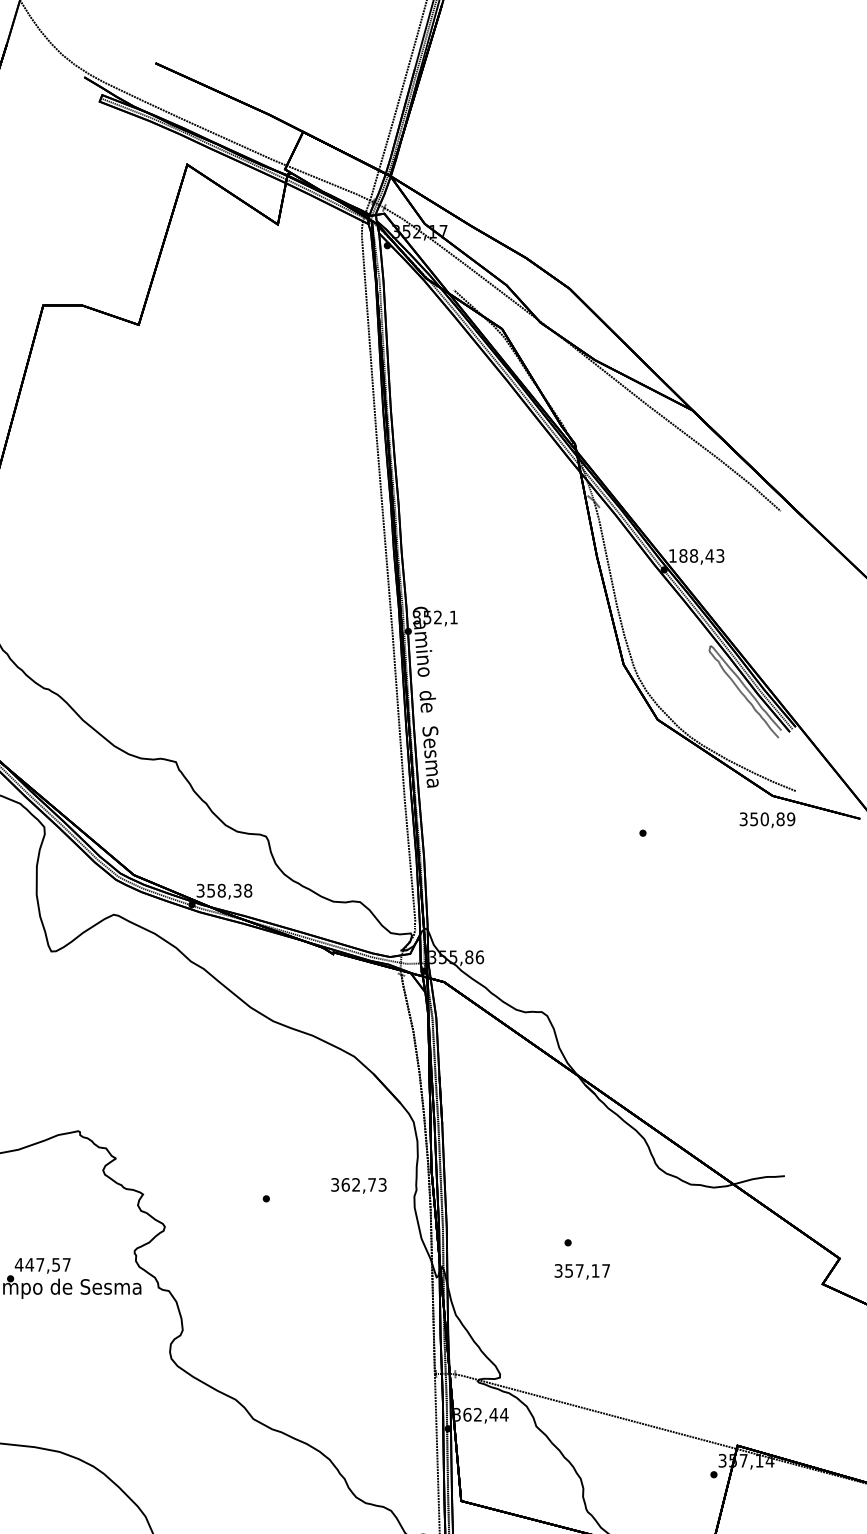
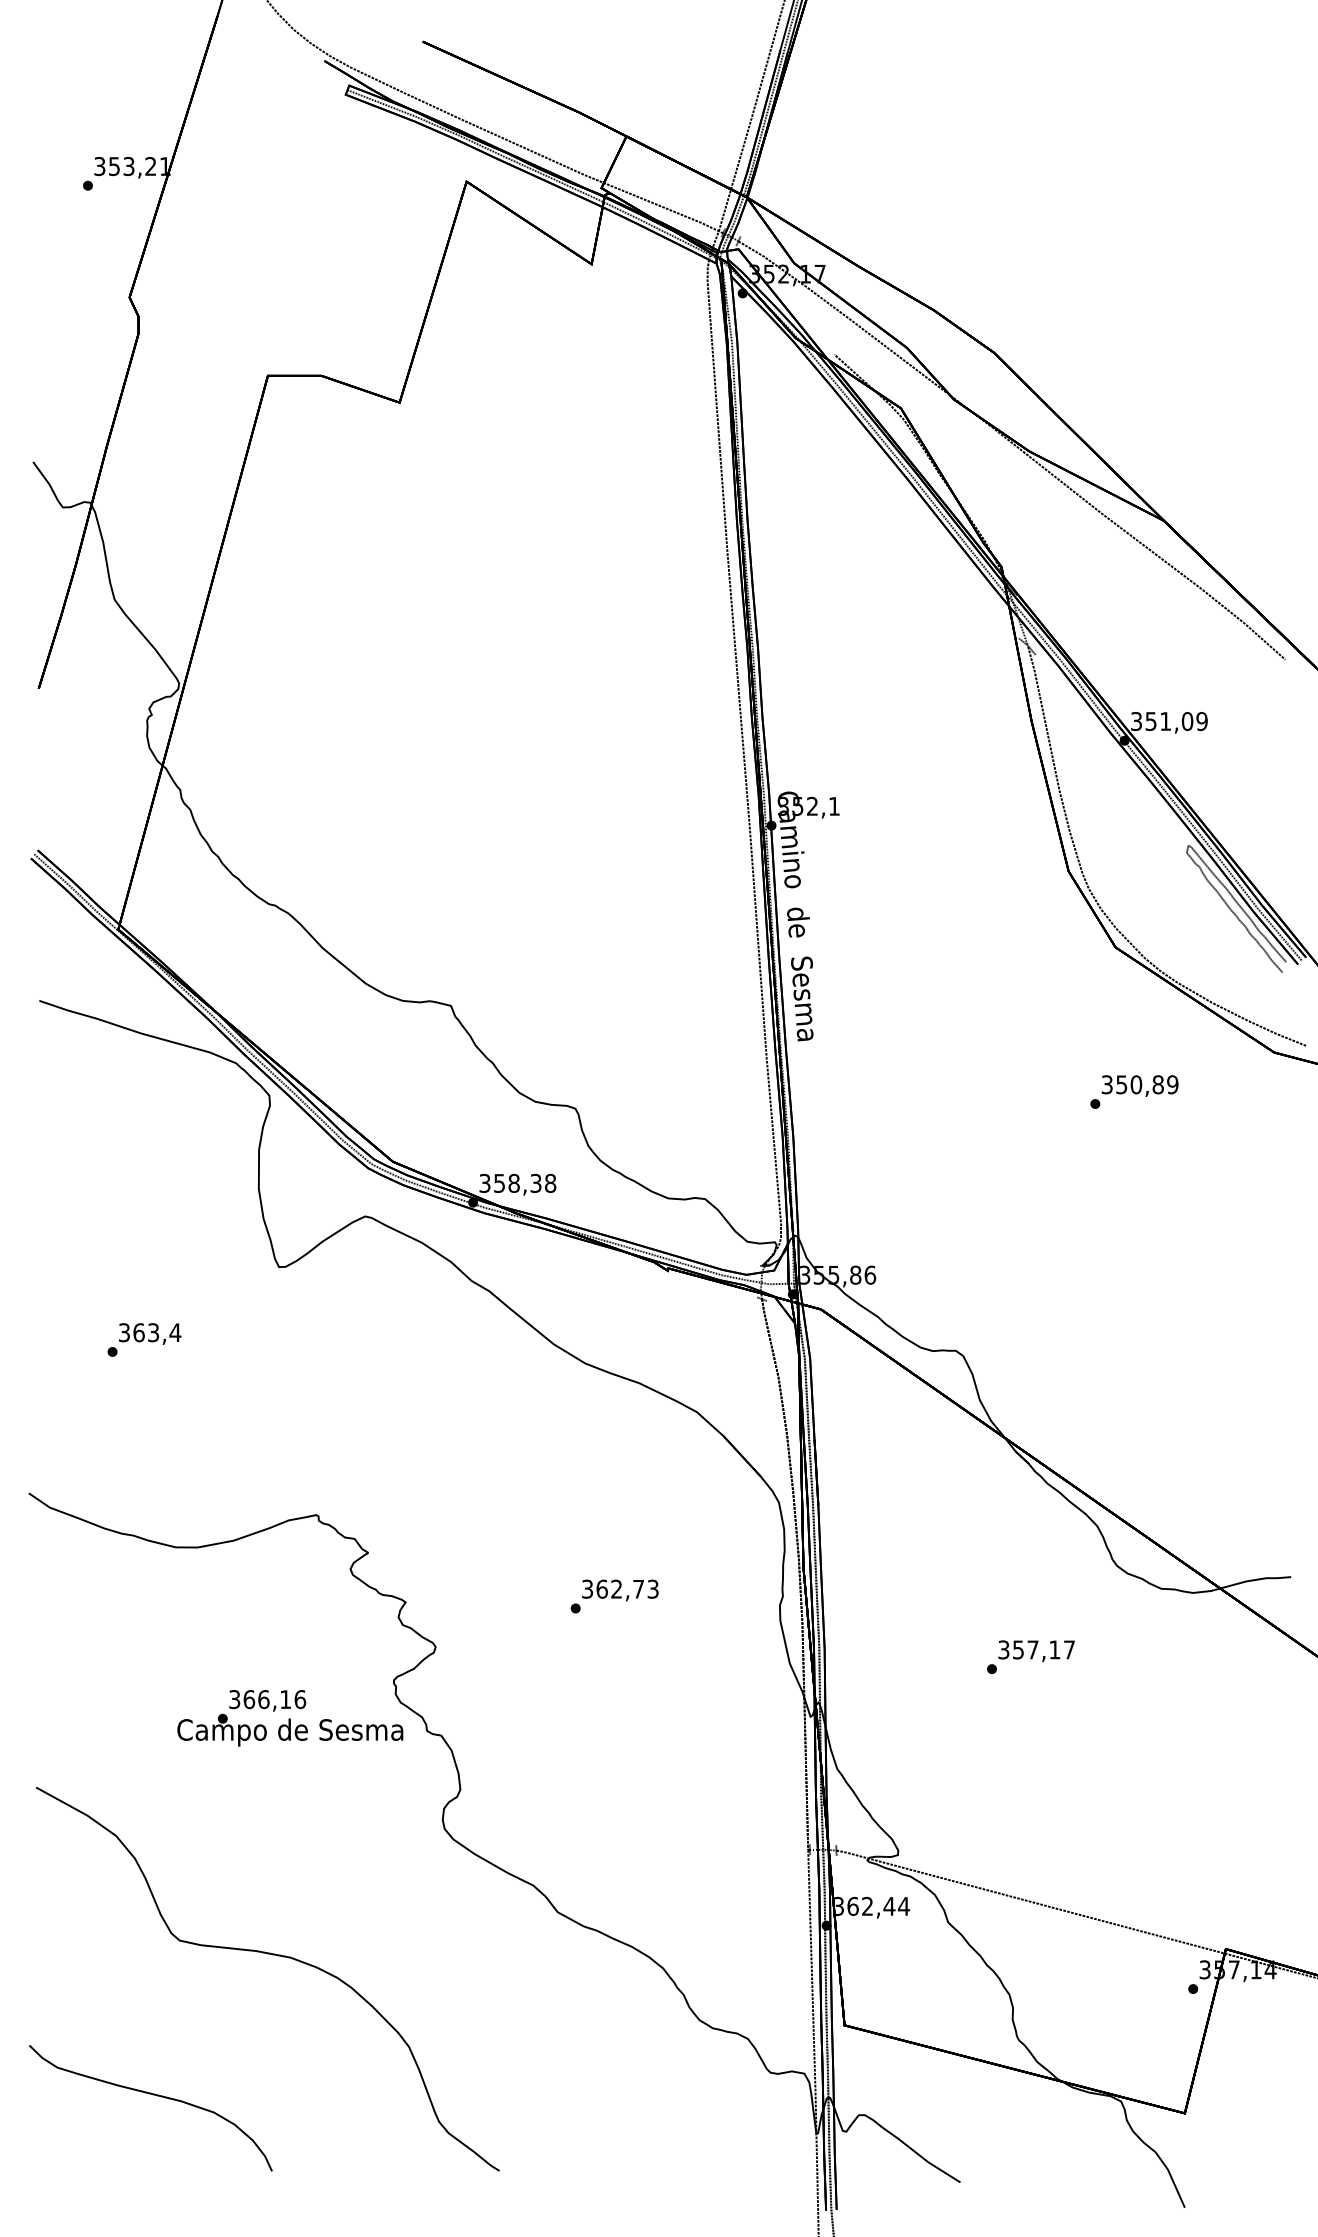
text: (696, 555) -> (1169, 721), 188,43 -> 351,09
text: (767, 819) -> (1139, 1085), moved
text: (358, 1185) -> (620, 1590), moved
text: (42, 1264) -> (267, 1699), 447,57 -> 366,16
text: (582, 1272) -> (1036, 1651), moved

